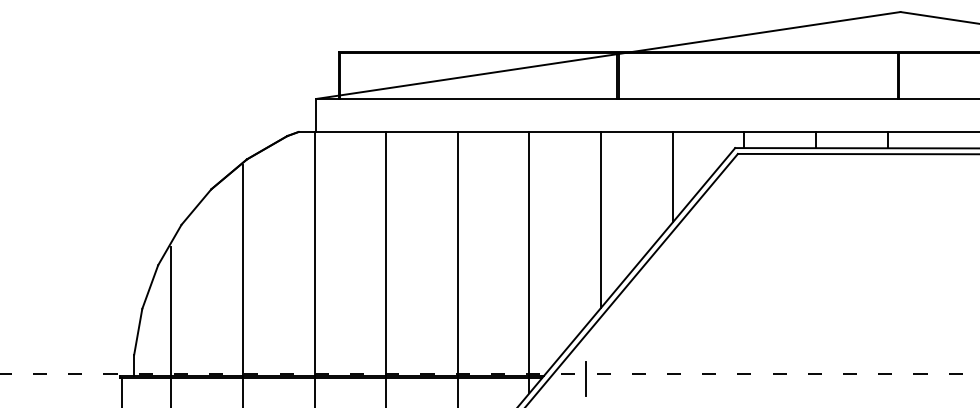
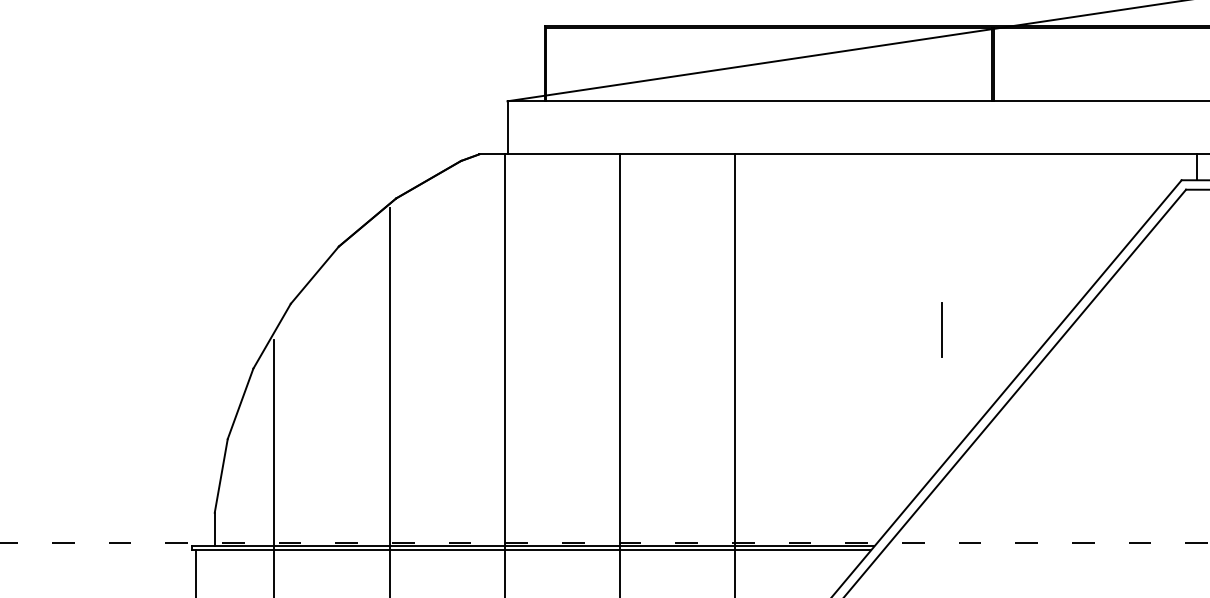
line: (672, 177) -> (1080, 227), removed
line: (601, 219) -> (966, 295), removed
line: (529, 262) -> (850, 364), removed
line: (585, 378) -> (940, 328), moved

